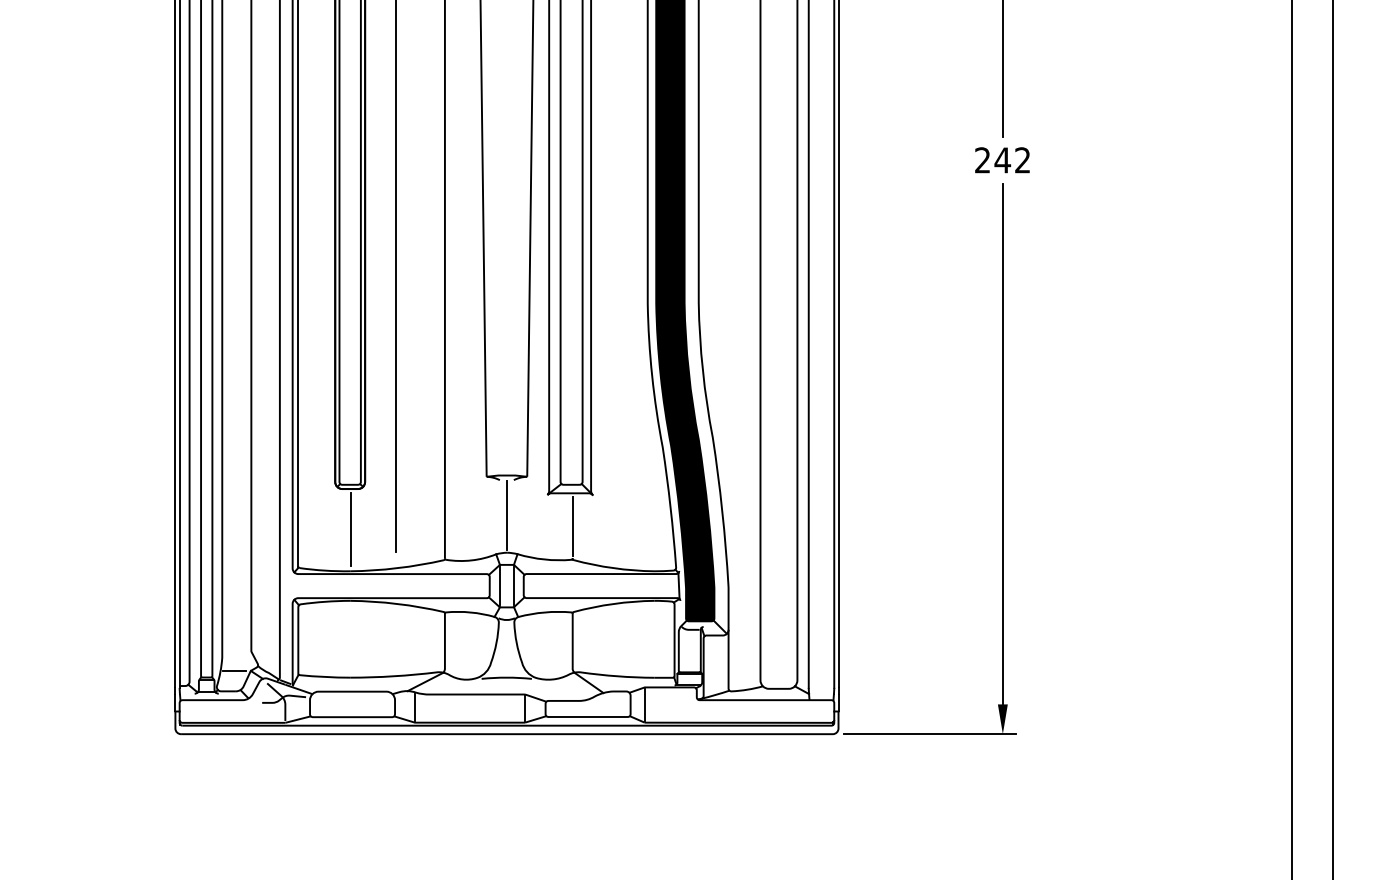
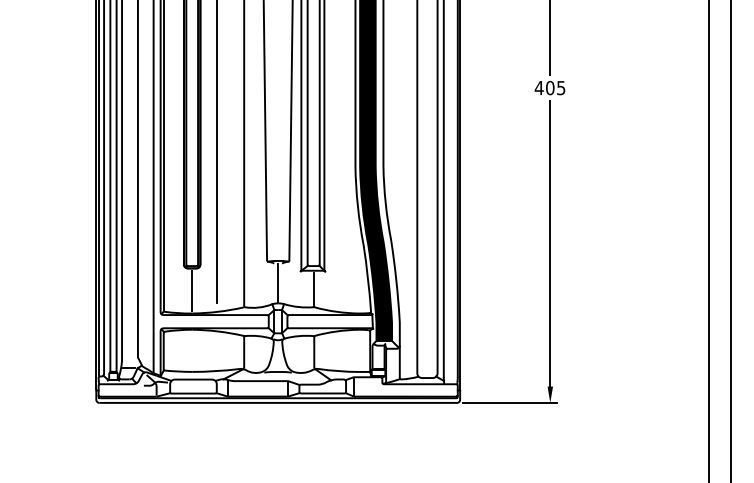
text: (1001, 159) -> (549, 87), 242 -> 405

